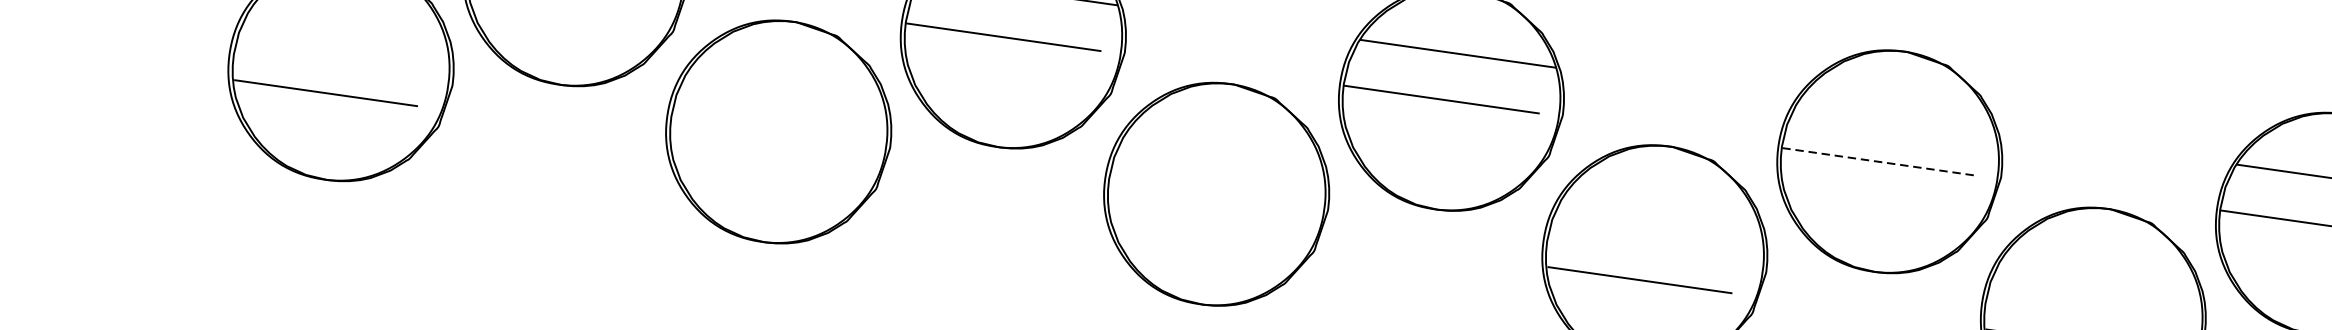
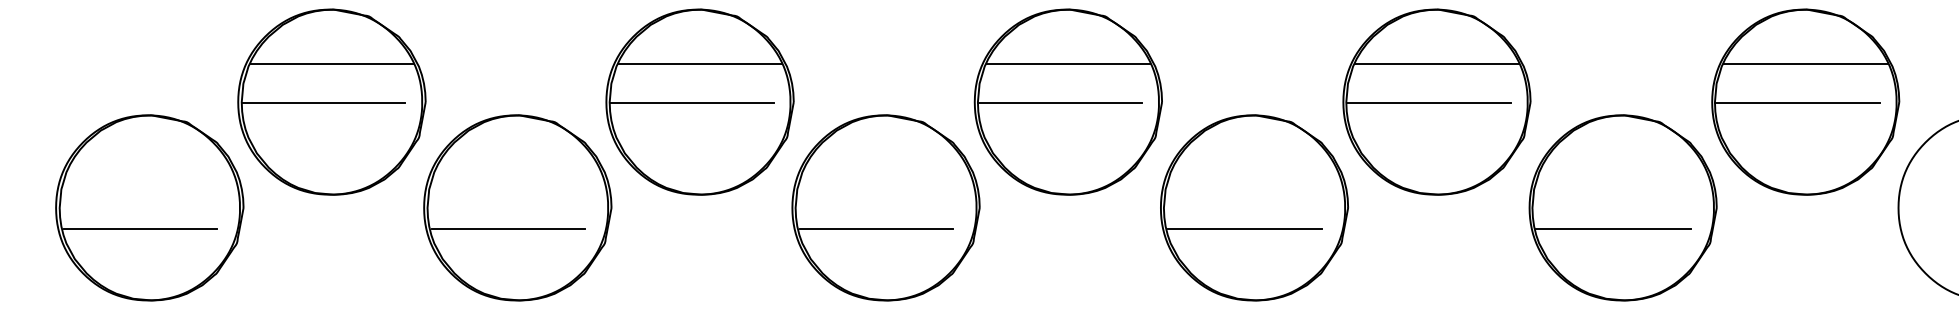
line: (1896, 115) -> (1437, 63), added
line: (762, 155) -> (507, 229), added
line: (1879, 161) -> (1428, 103), dashed -> solid
line: (1201, 218) -> (876, 229), added

